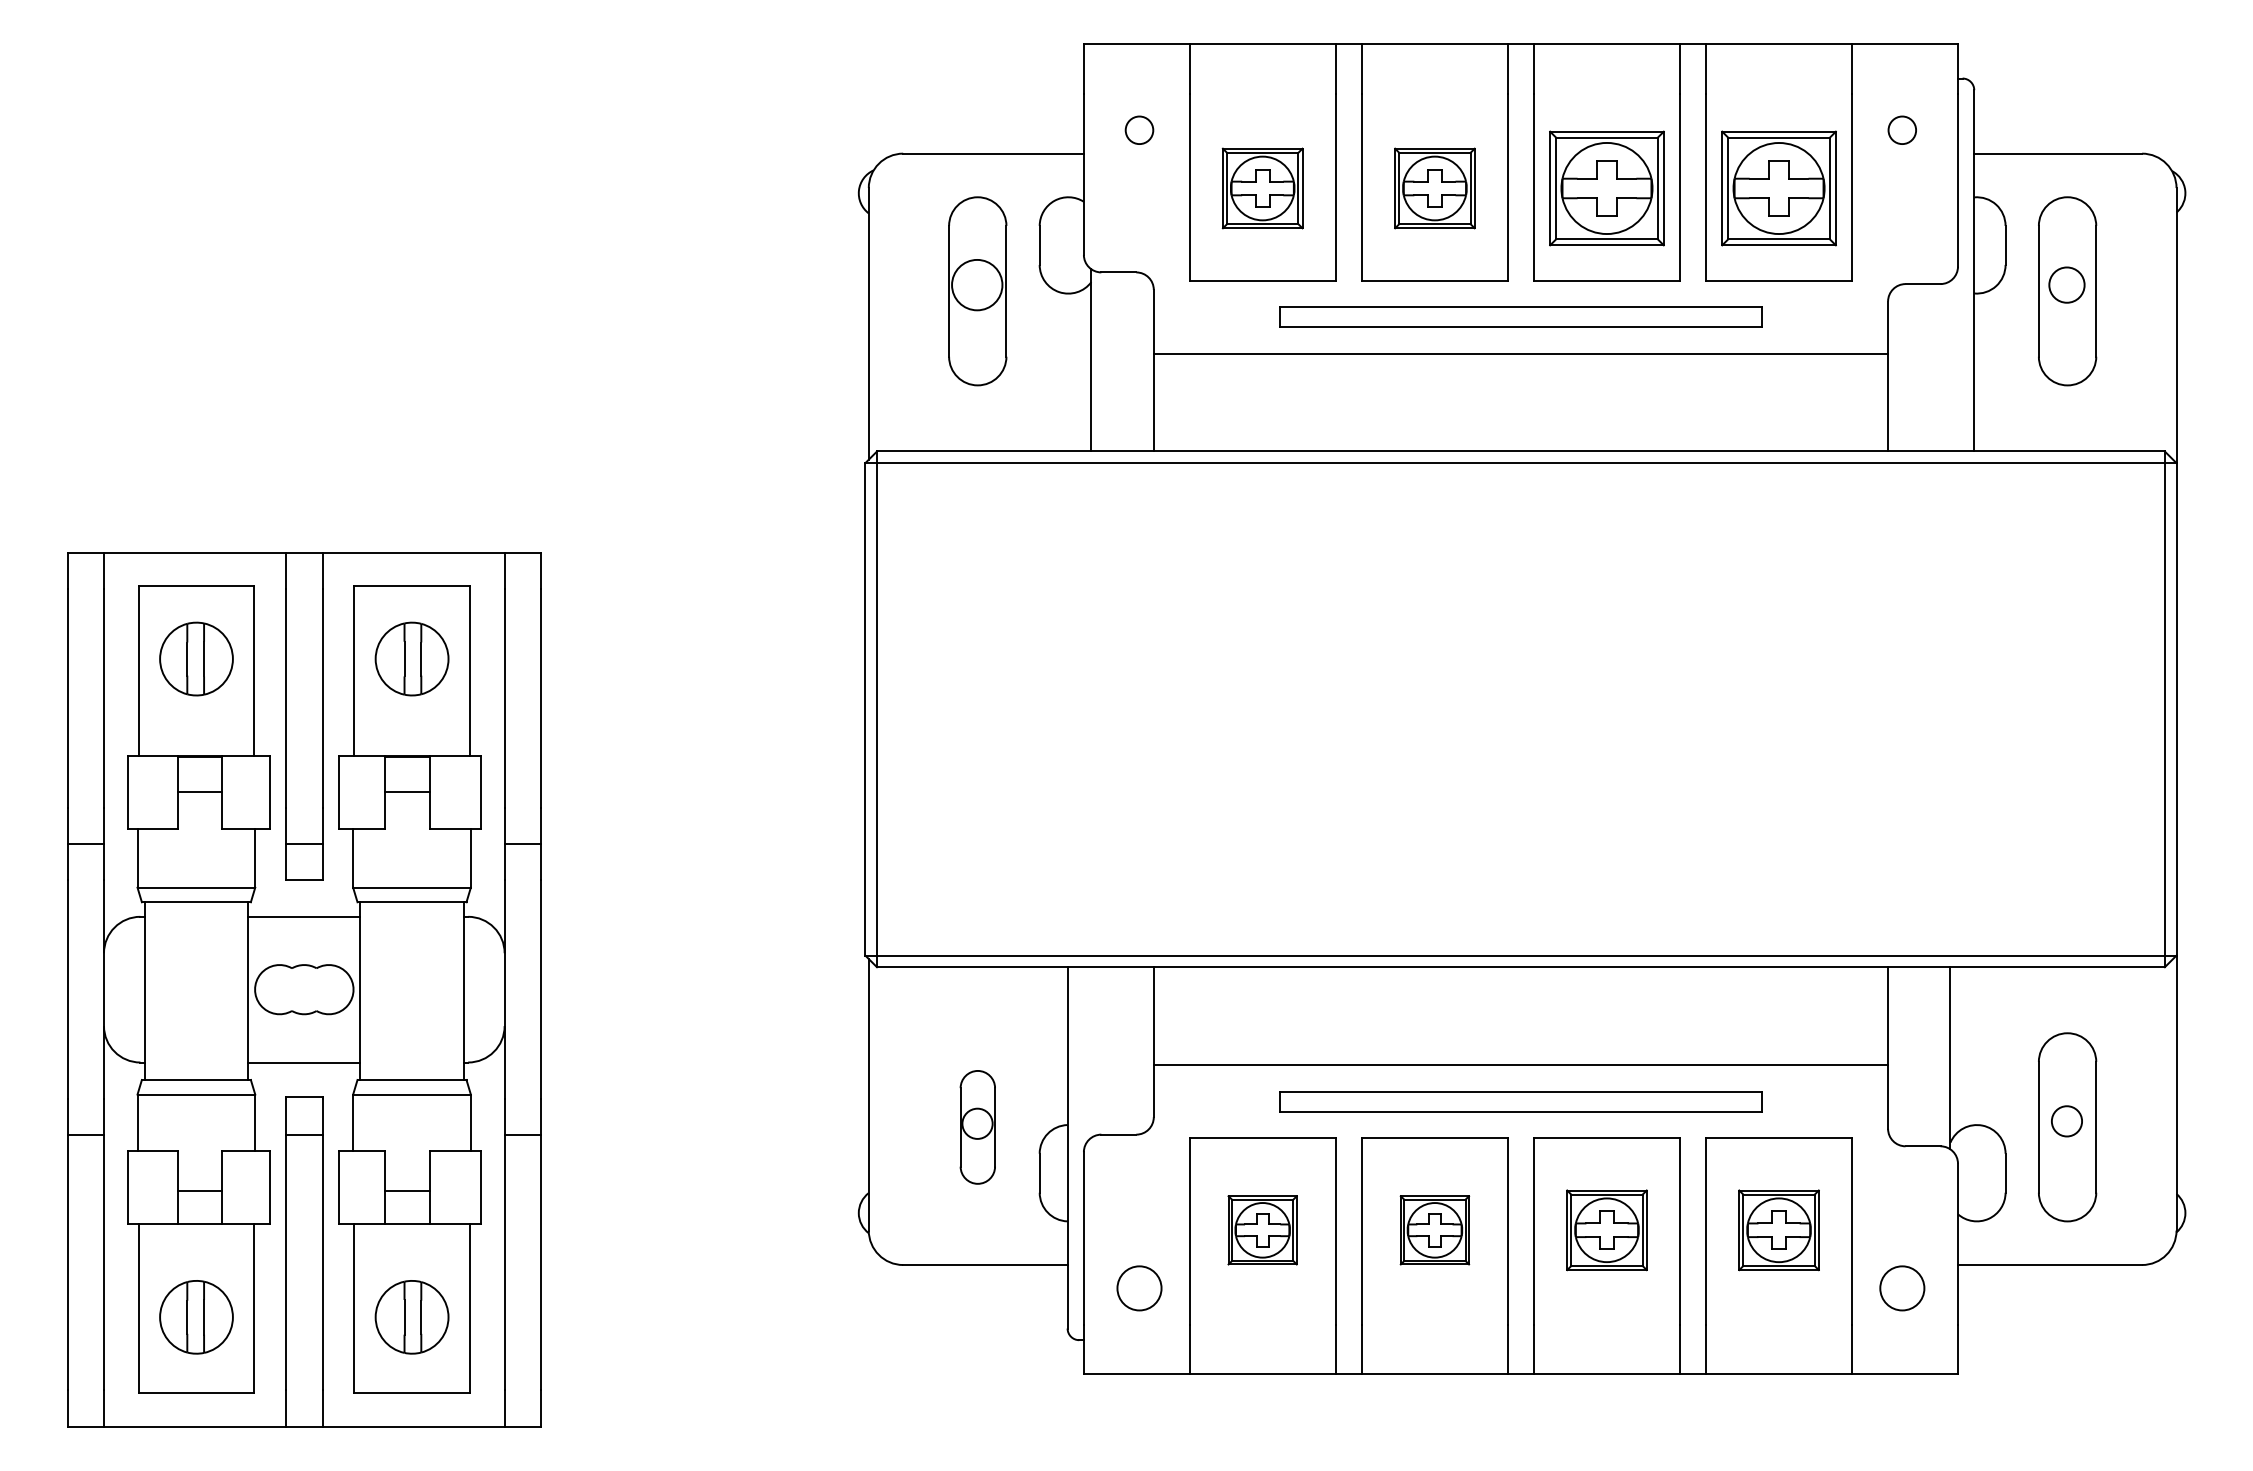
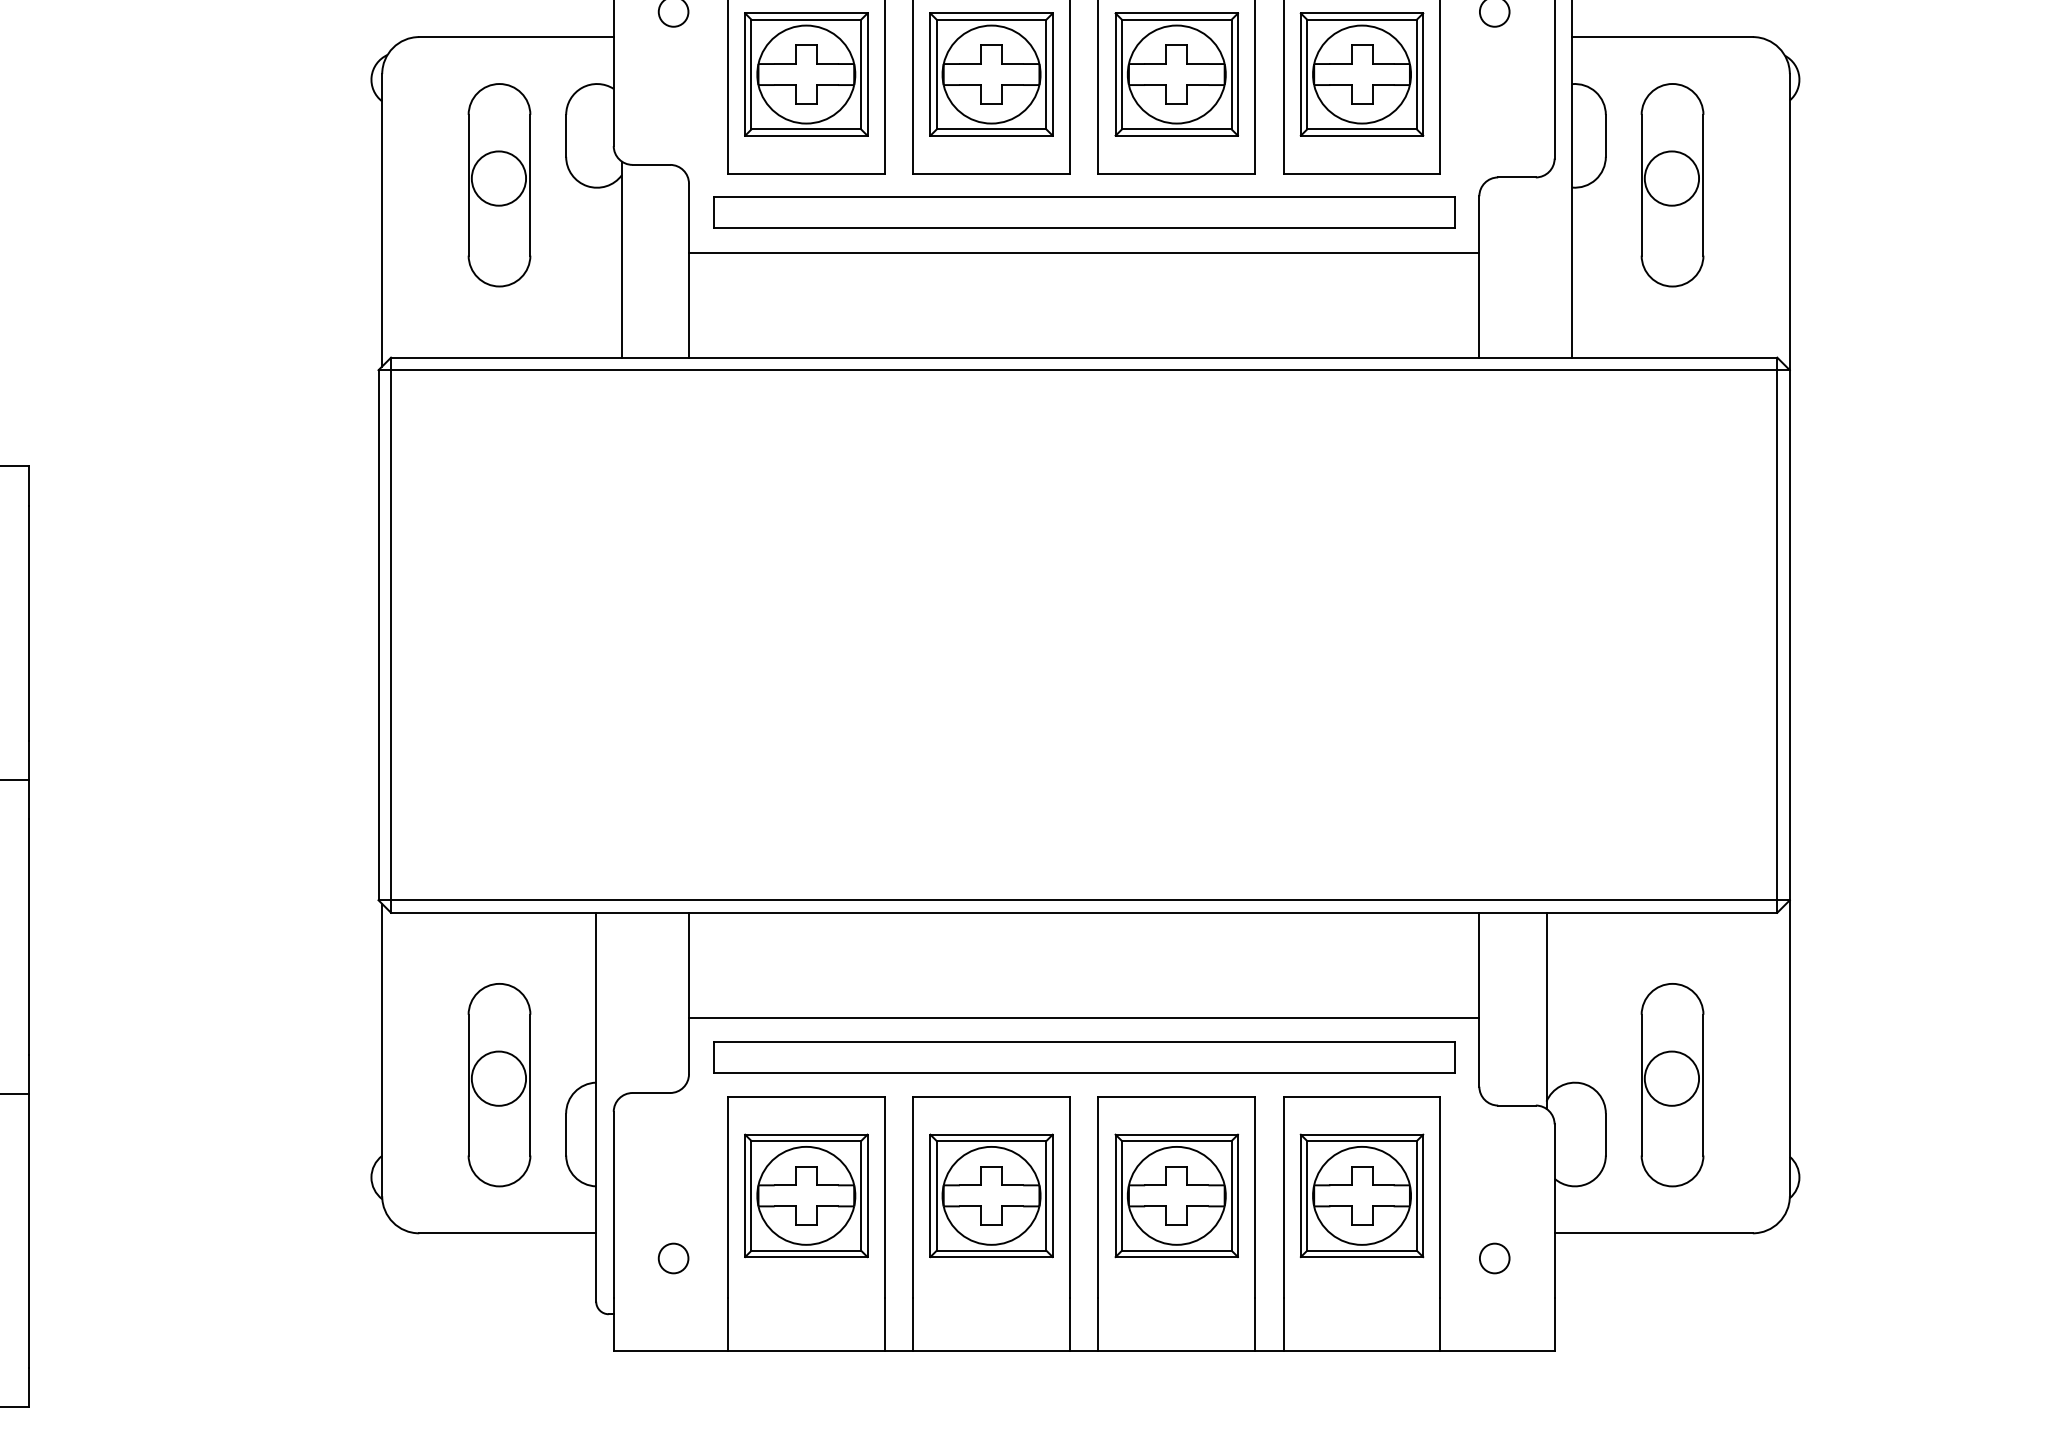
part: (1262, 188) -> (805, 74), size x1.43
part: (1434, 188) -> (991, 74), size x1.43
circle: (2066, 284) -> (1671, 177), size x1.43
part: (1520, 316) -> (1083, 212), size x1.43
part: (1520, 1101) -> (1083, 1057), size x1.43
circle: (2066, 1121) -> (1671, 1078), size x1.67
part: (977, 1127) -> (499, 1085), size x1.67
part: (1262, 1230) -> (805, 1196), size x1.67
part: (1434, 1230) -> (991, 1196), size x1.67
part: (1606, 1230) -> (1176, 1196), size x1.43
part: (1778, 1230) -> (1361, 1196), size x1.43
circle: (1139, 1288) -> (673, 1258), size x0.62
circle: (1902, 1288) -> (1494, 1258), size x0.62

